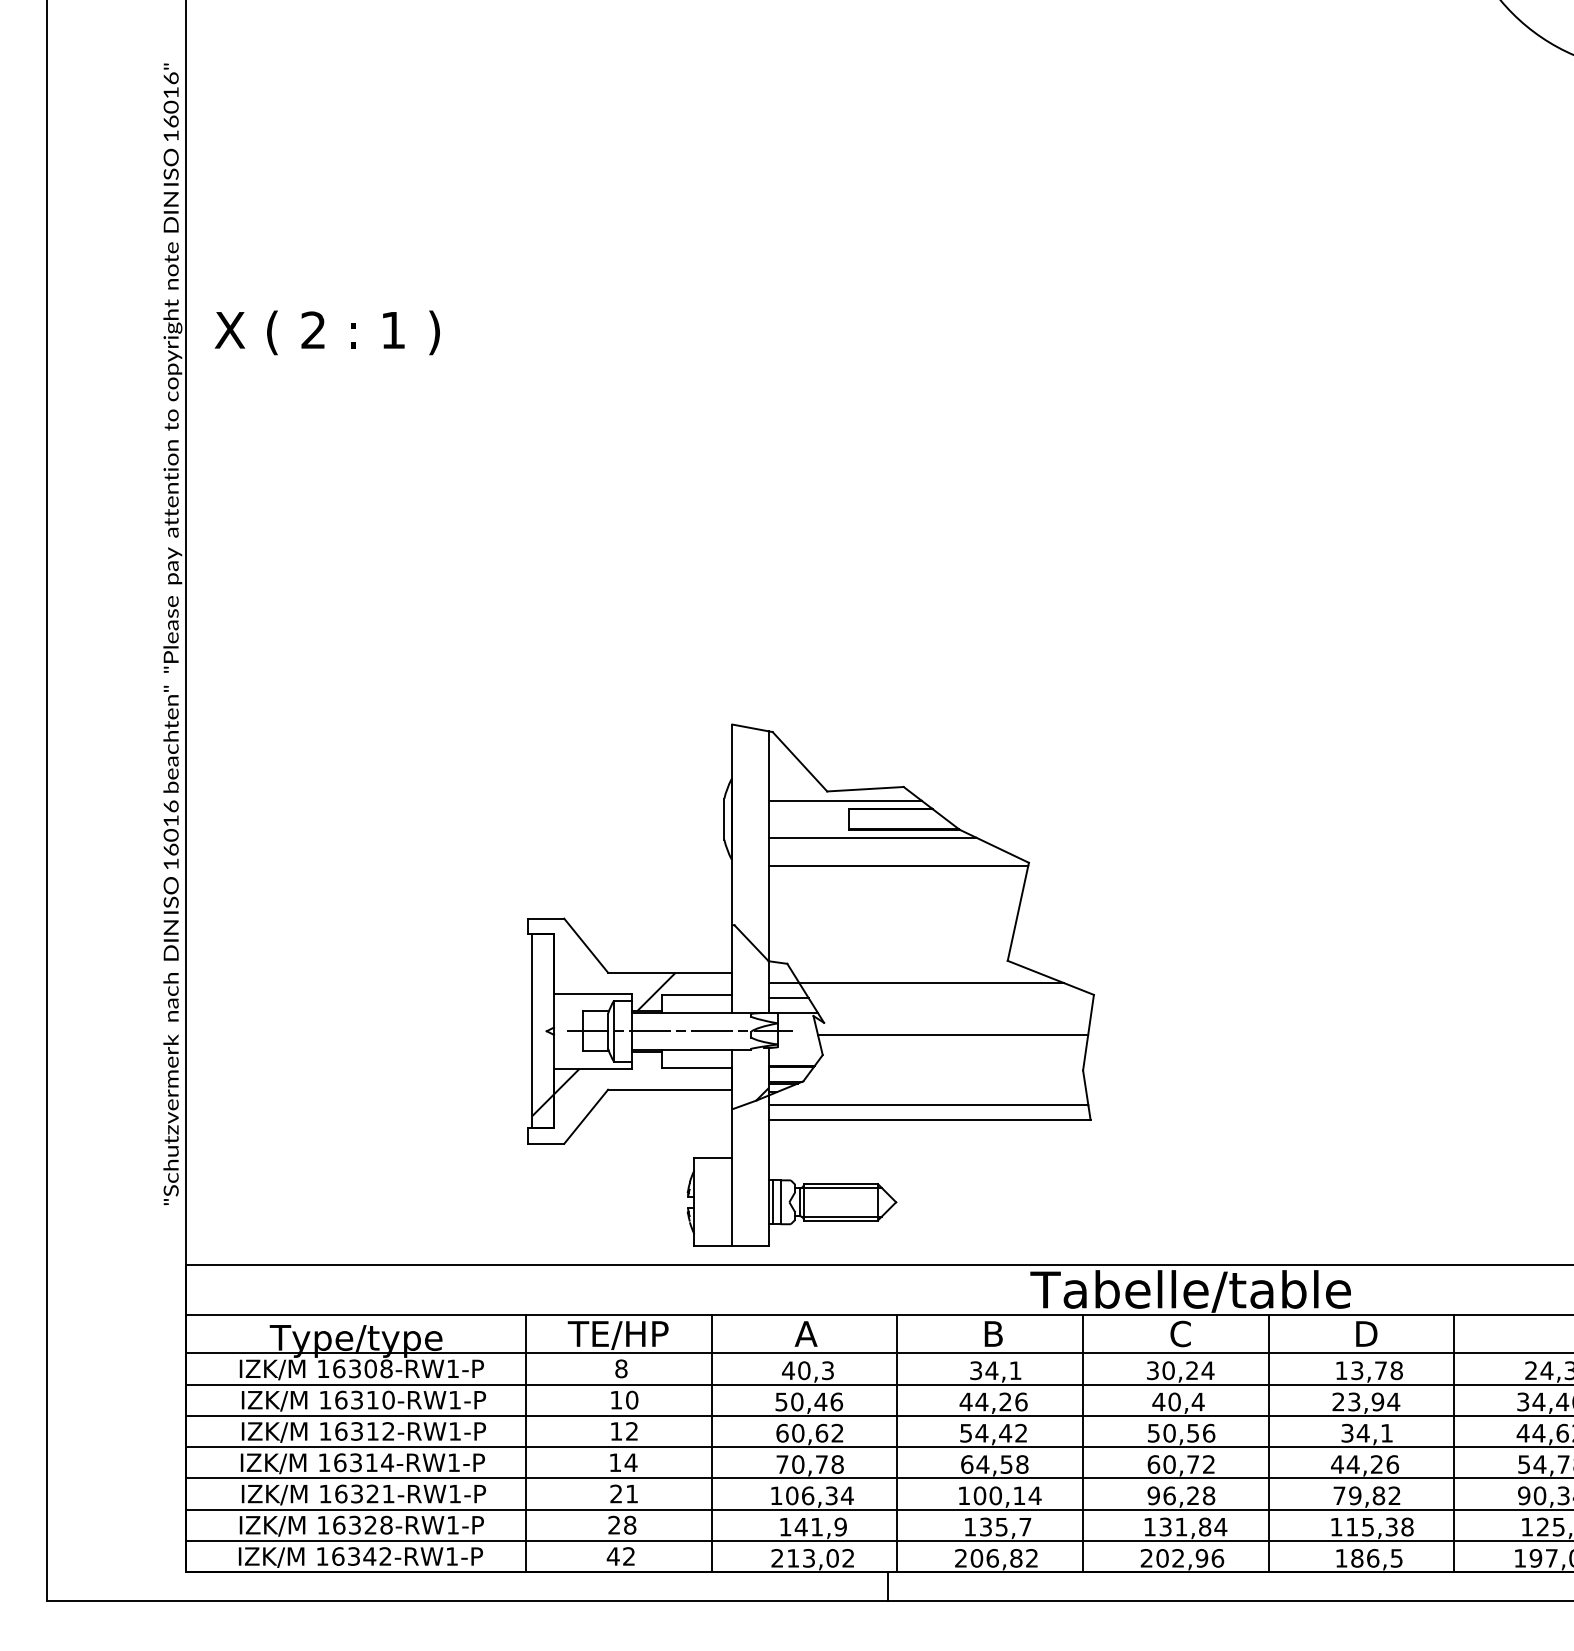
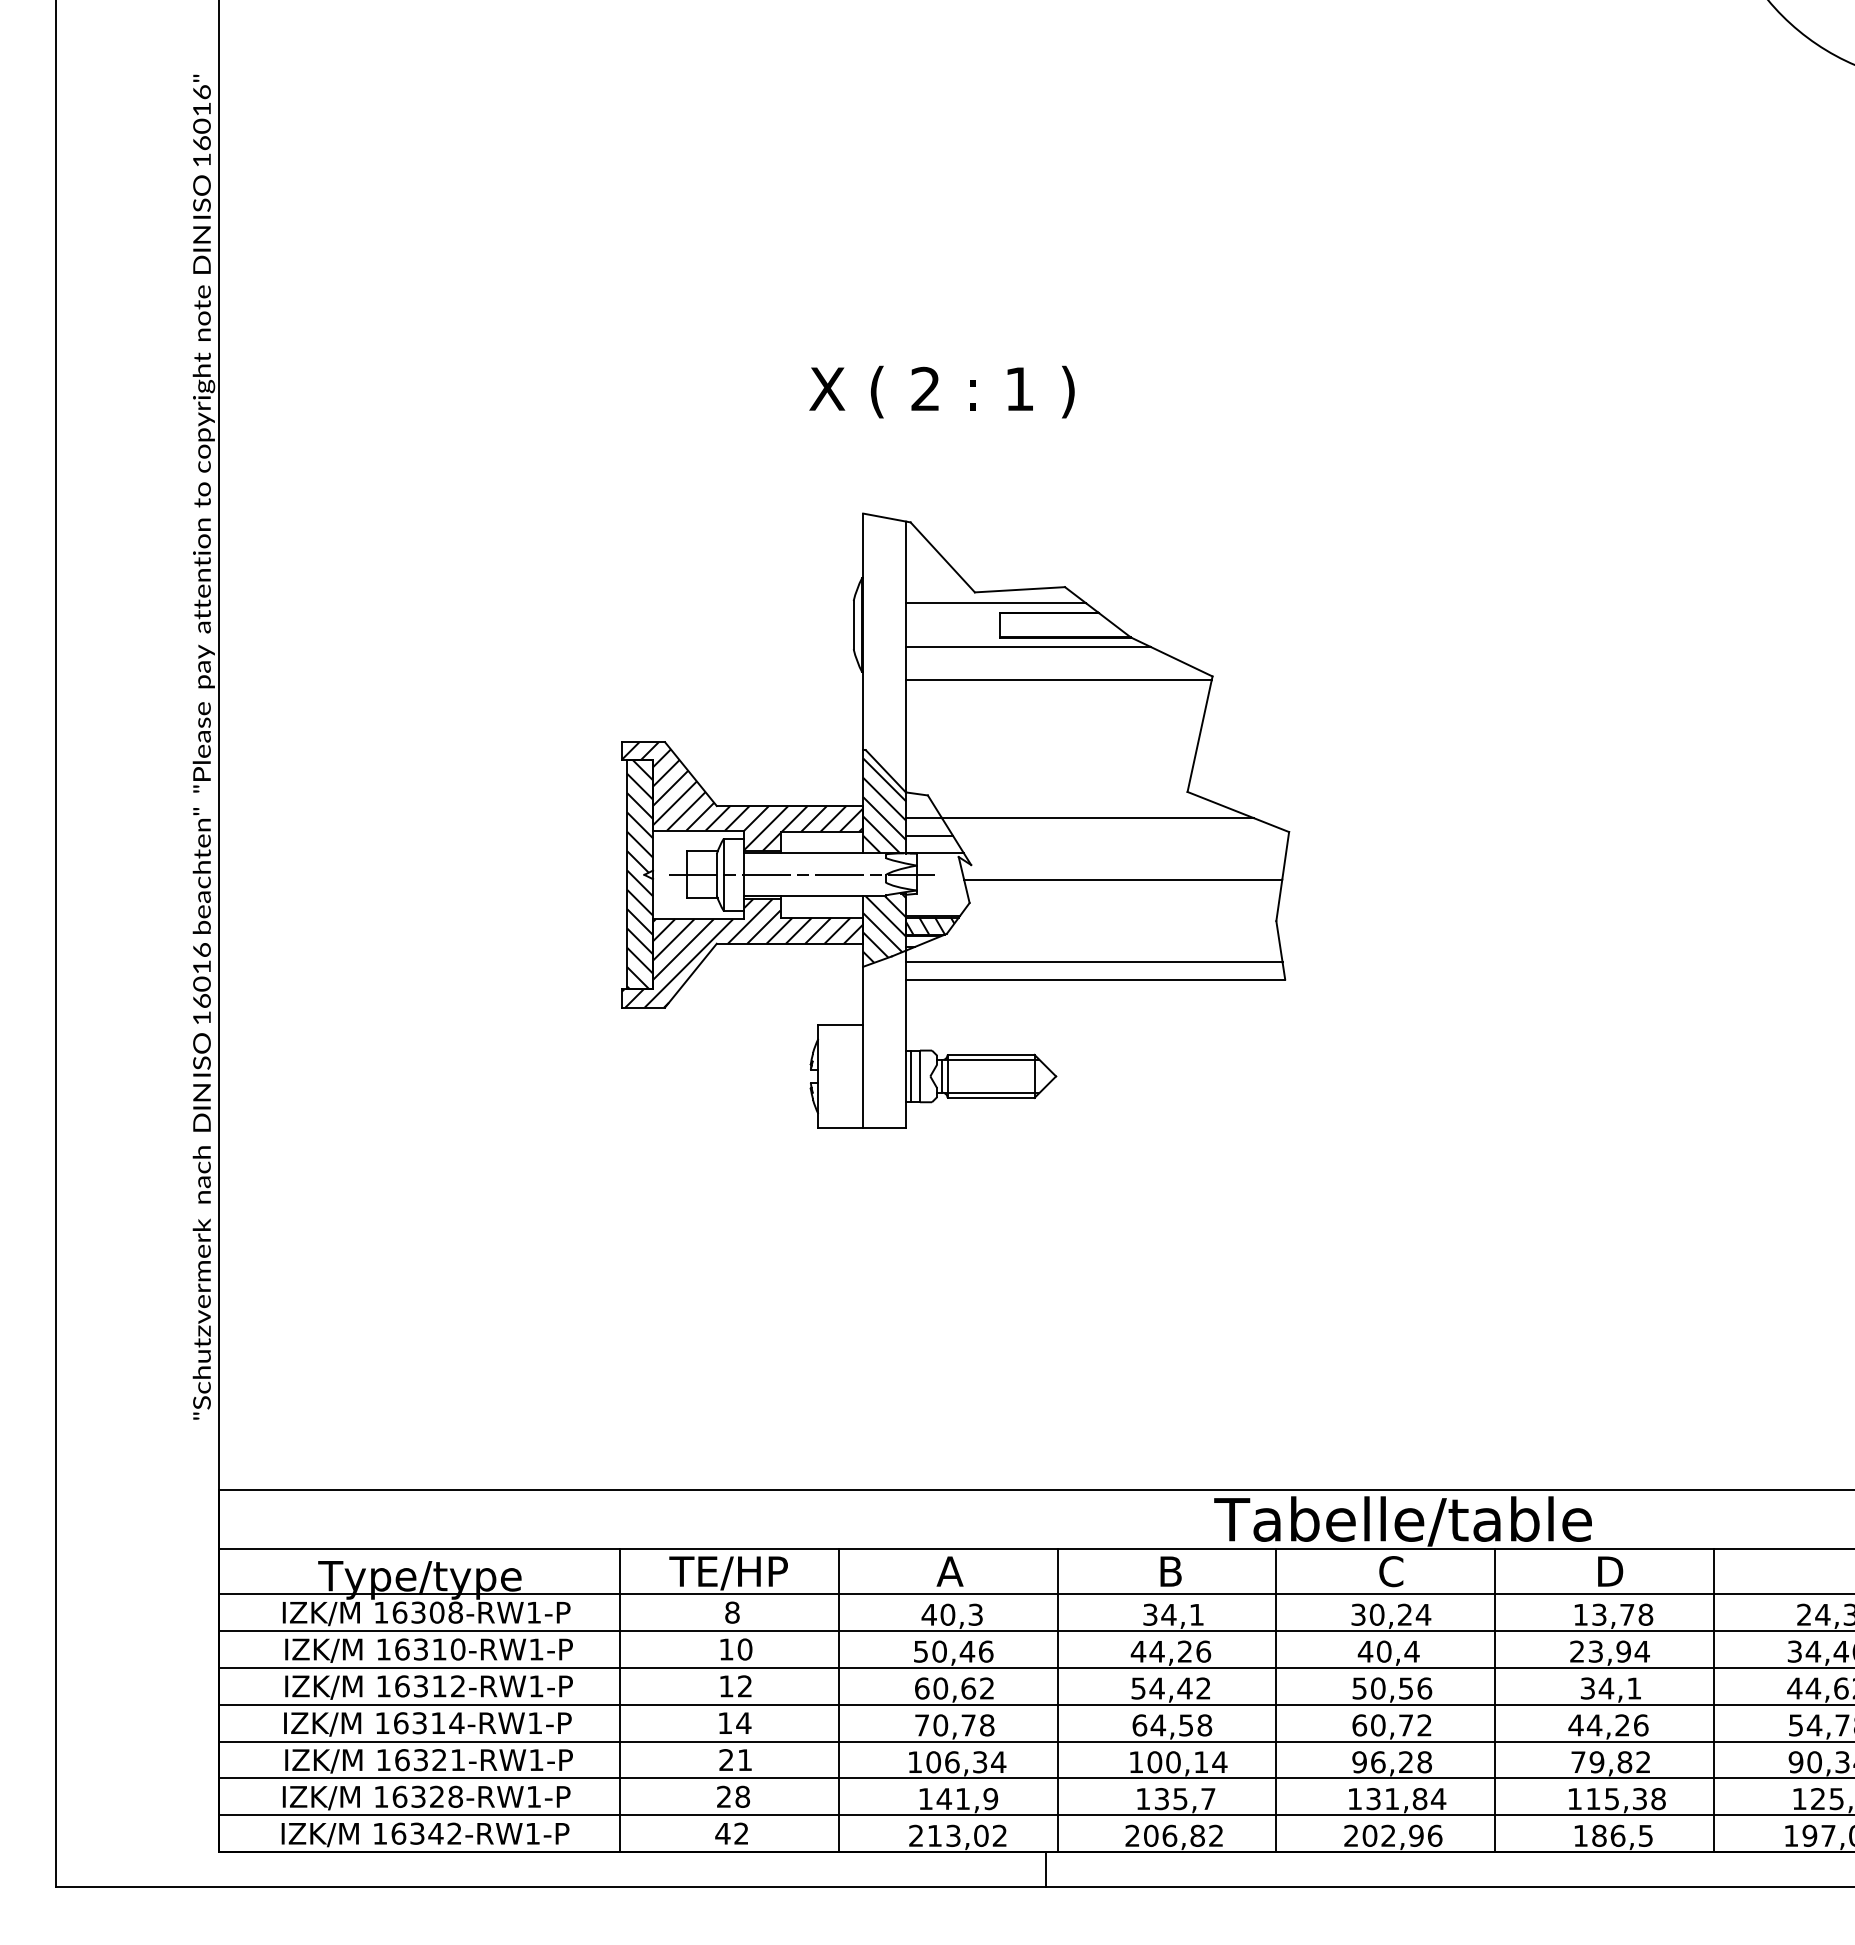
text: (326, 332) -> (941, 391), moved
part: (810, 985) -> (955, 820), moved

